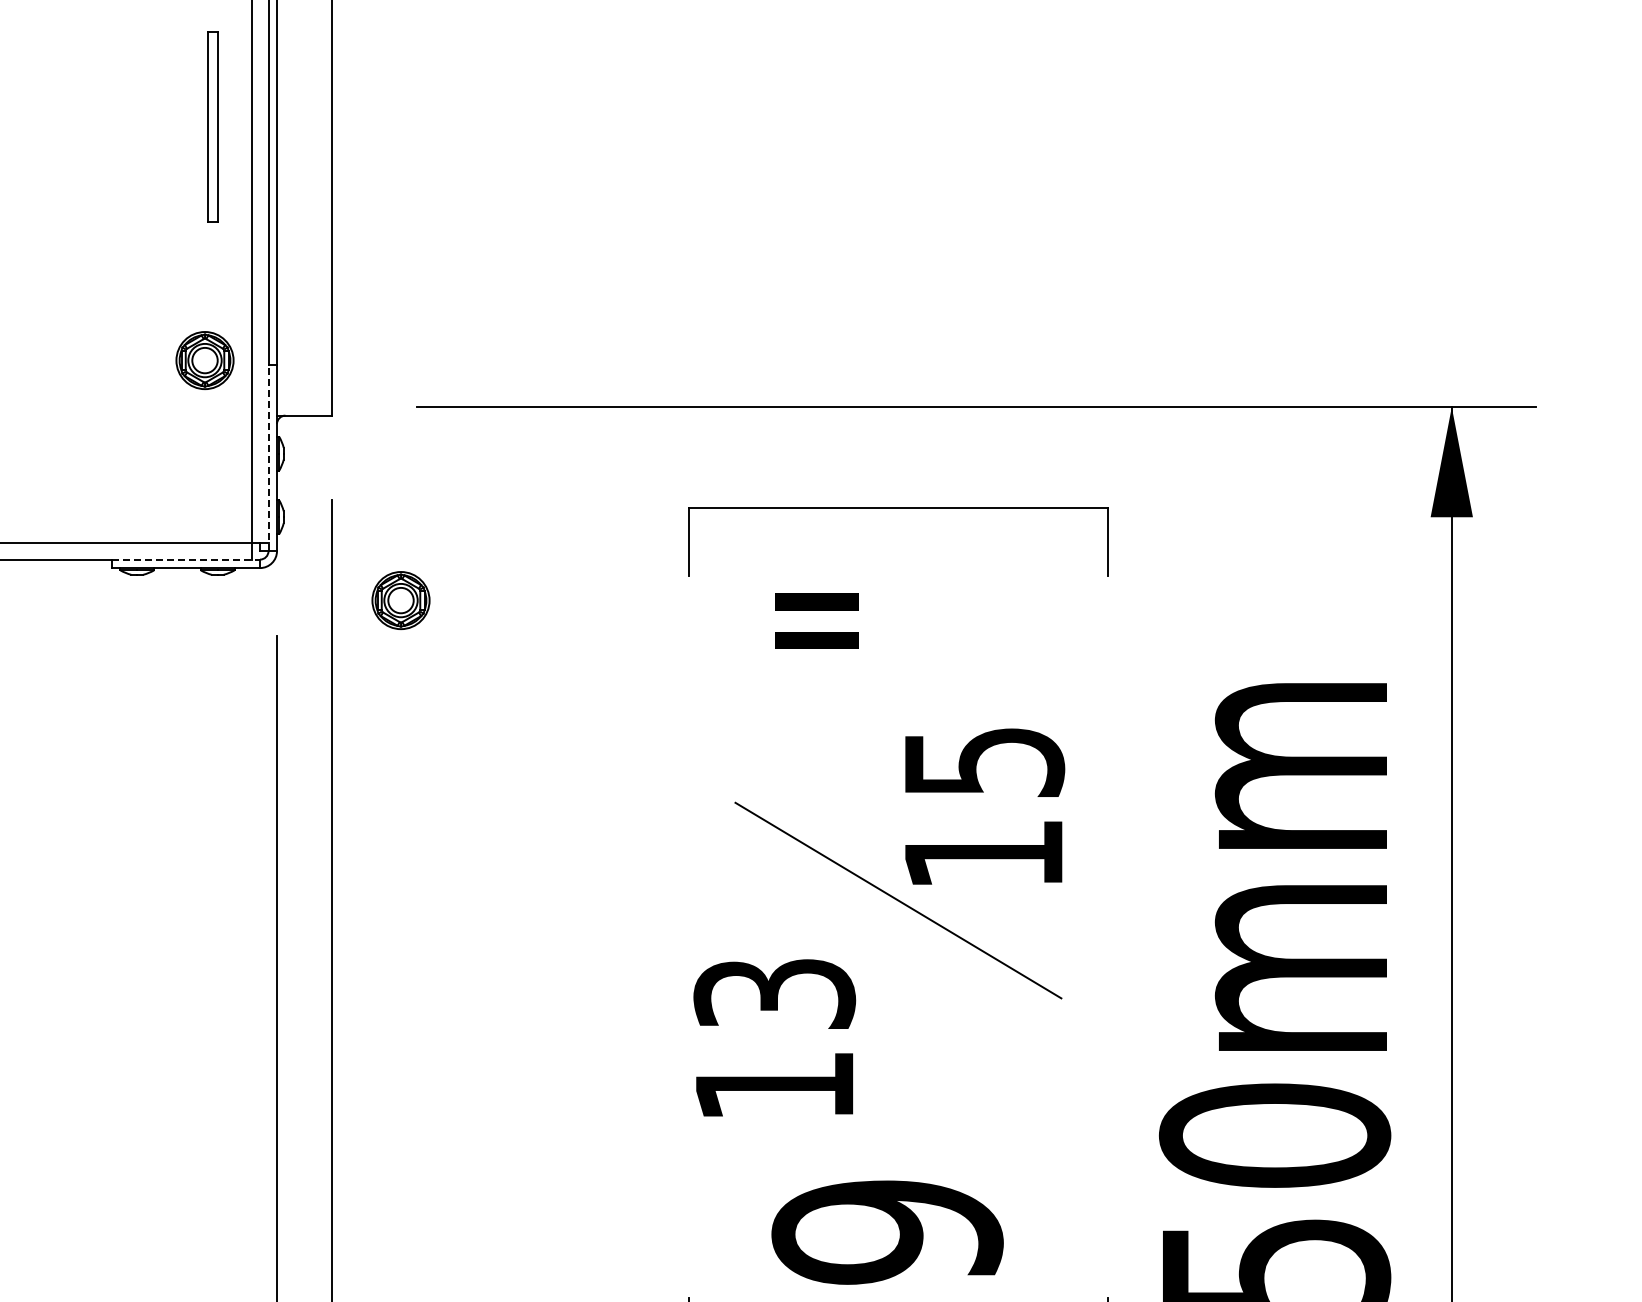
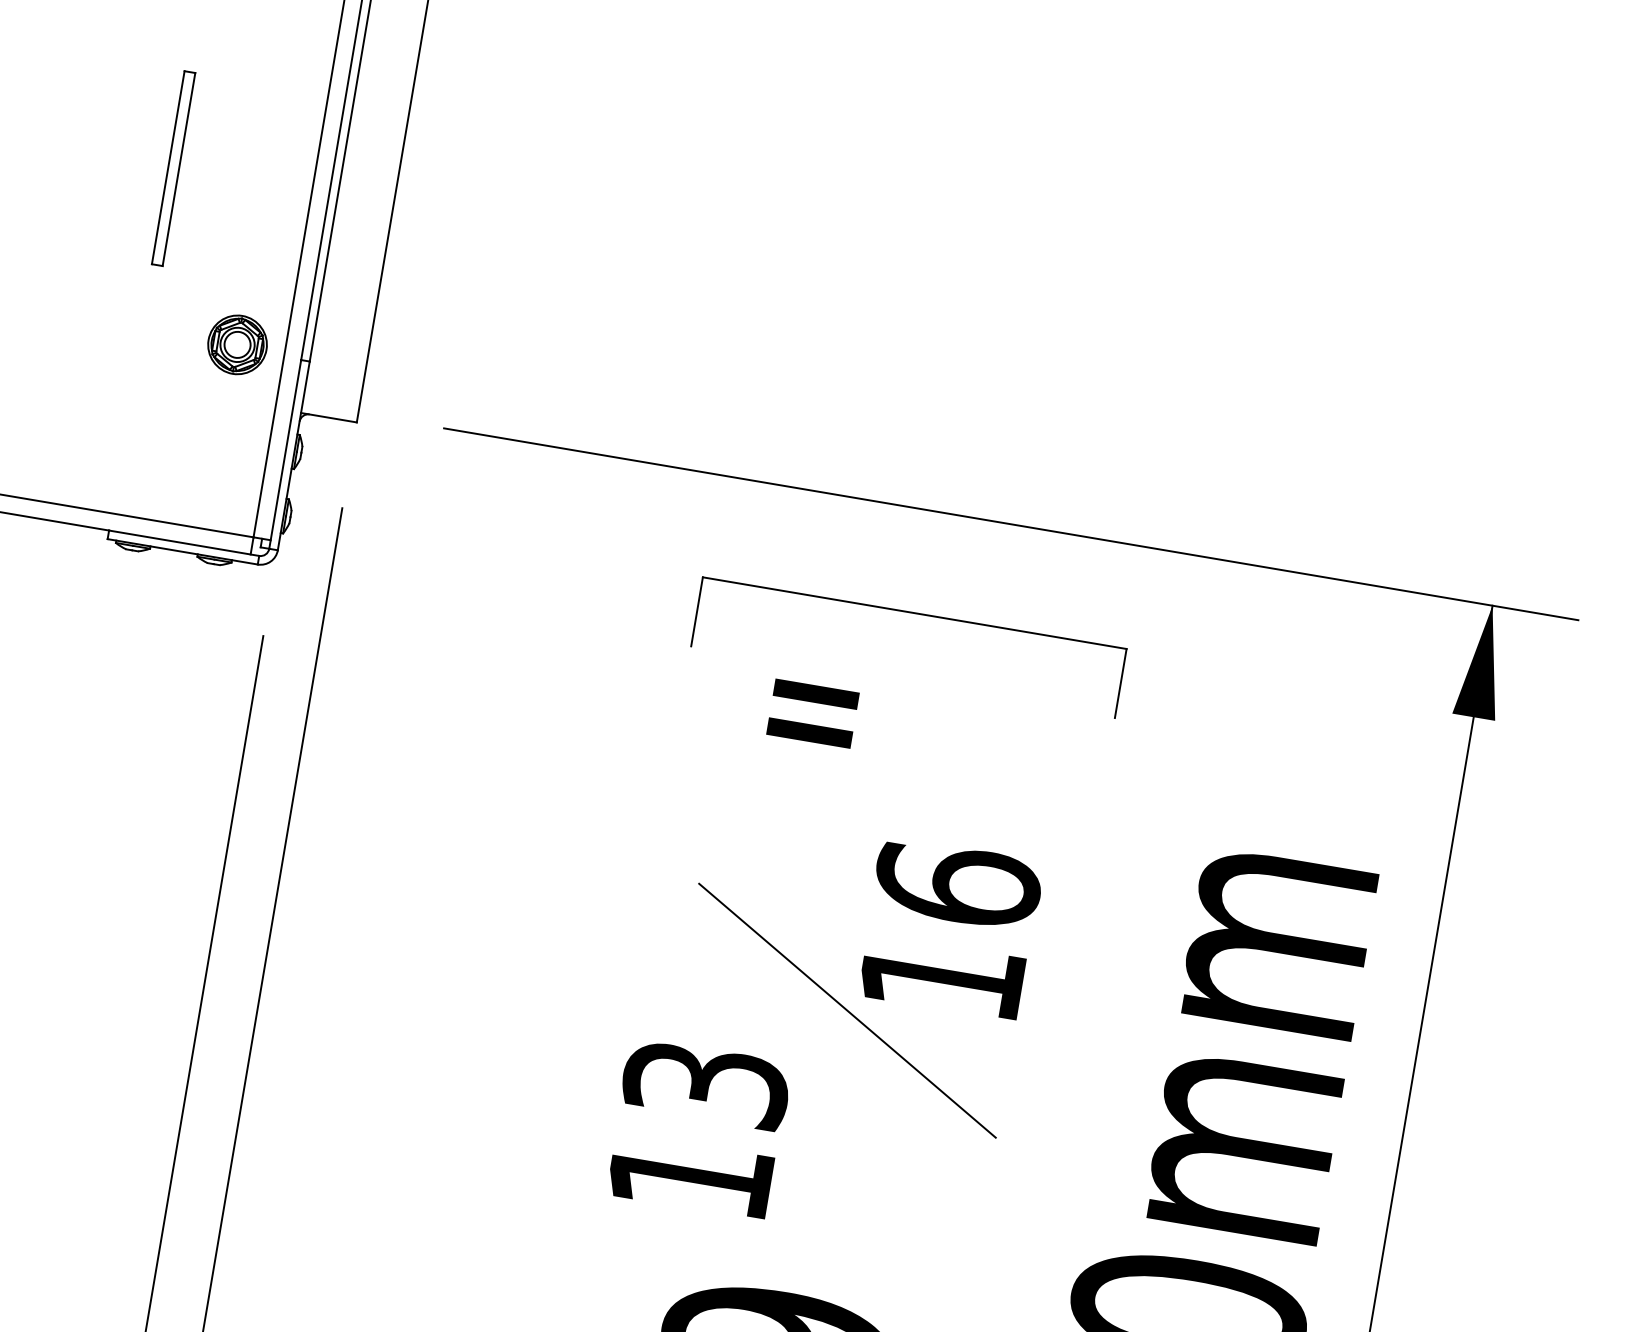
part: (212, 126) -> (173, 168), moved
line: (268, 457) -> (285, 453), dashed -> solid
line: (186, 559) -> (184, 543), dashed -> solid
part: (400, 600) -> (394, 621), removed
text: (983, 761) -> (957, 884), 15 -> 16

